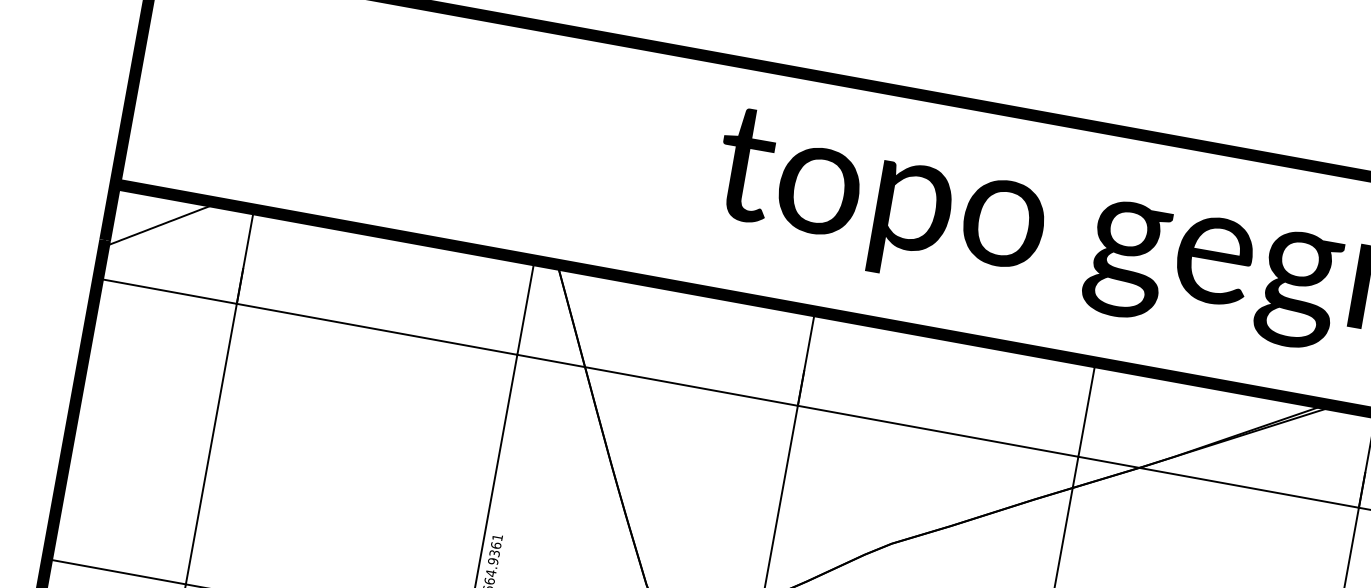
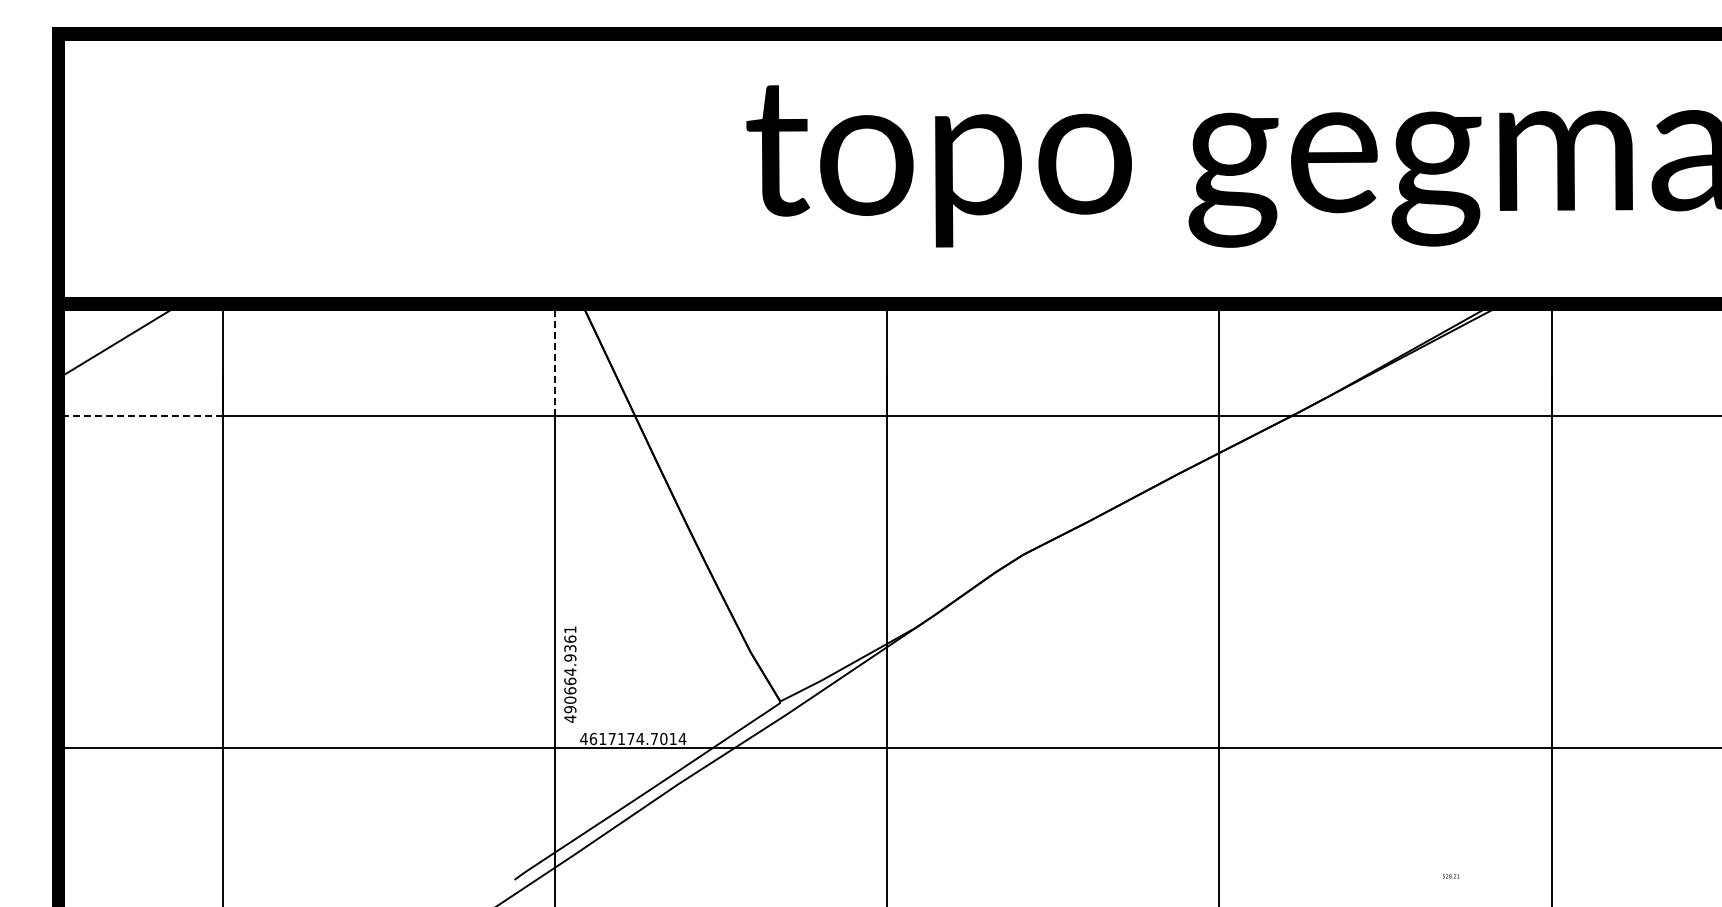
line: (167, 291) -> (140, 416), solid -> dashed
line: (525, 307) -> (554, 360), solid -> dashed

